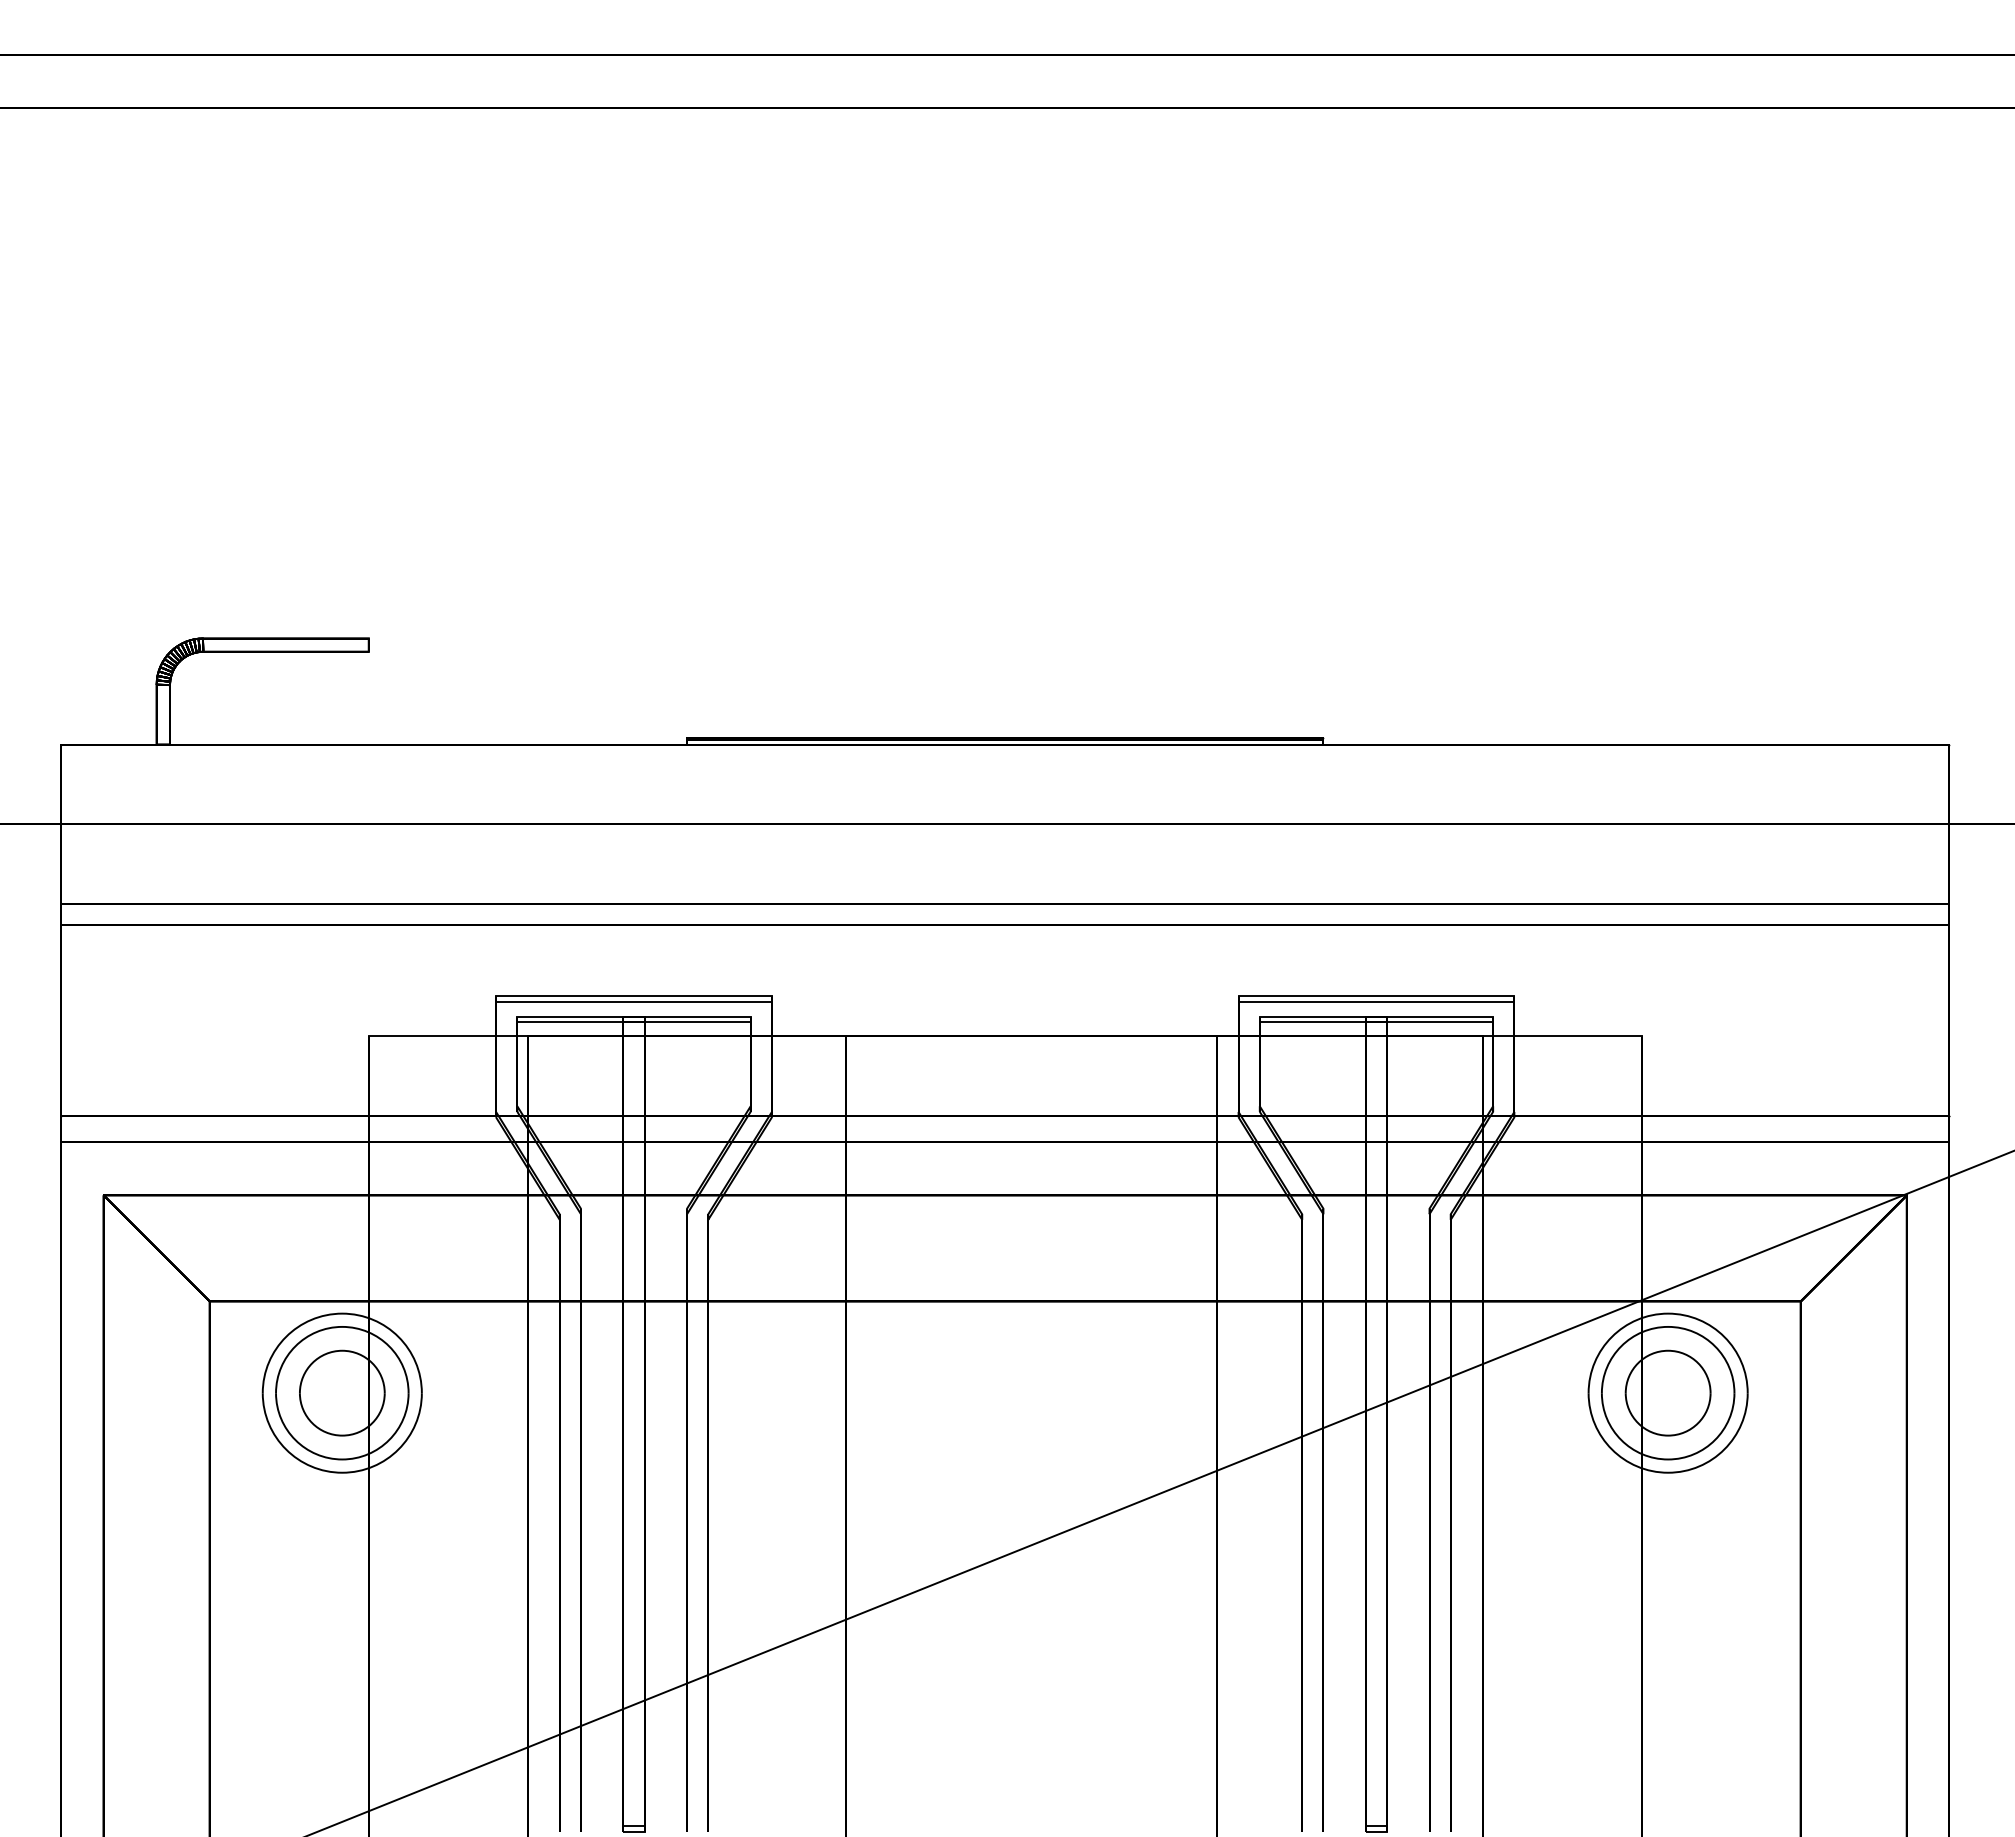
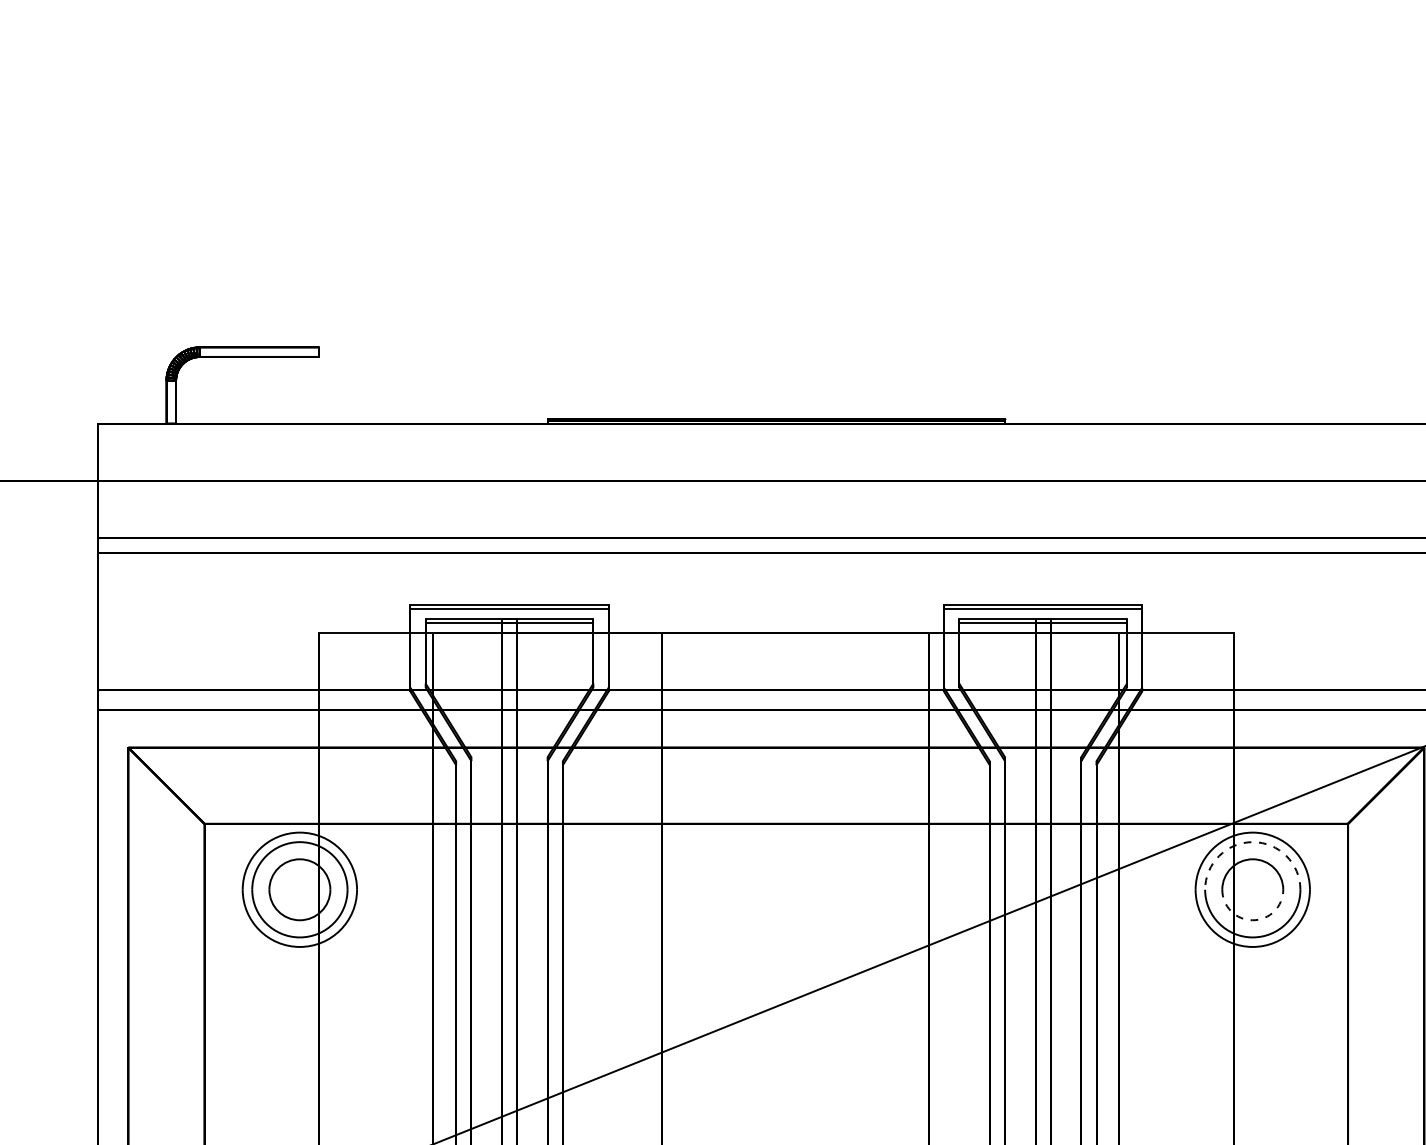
arc: (1668, 1326) -> (1253, 841), solid -> dashed
arc: (1668, 1435) -> (1253, 920), solid -> dashed

